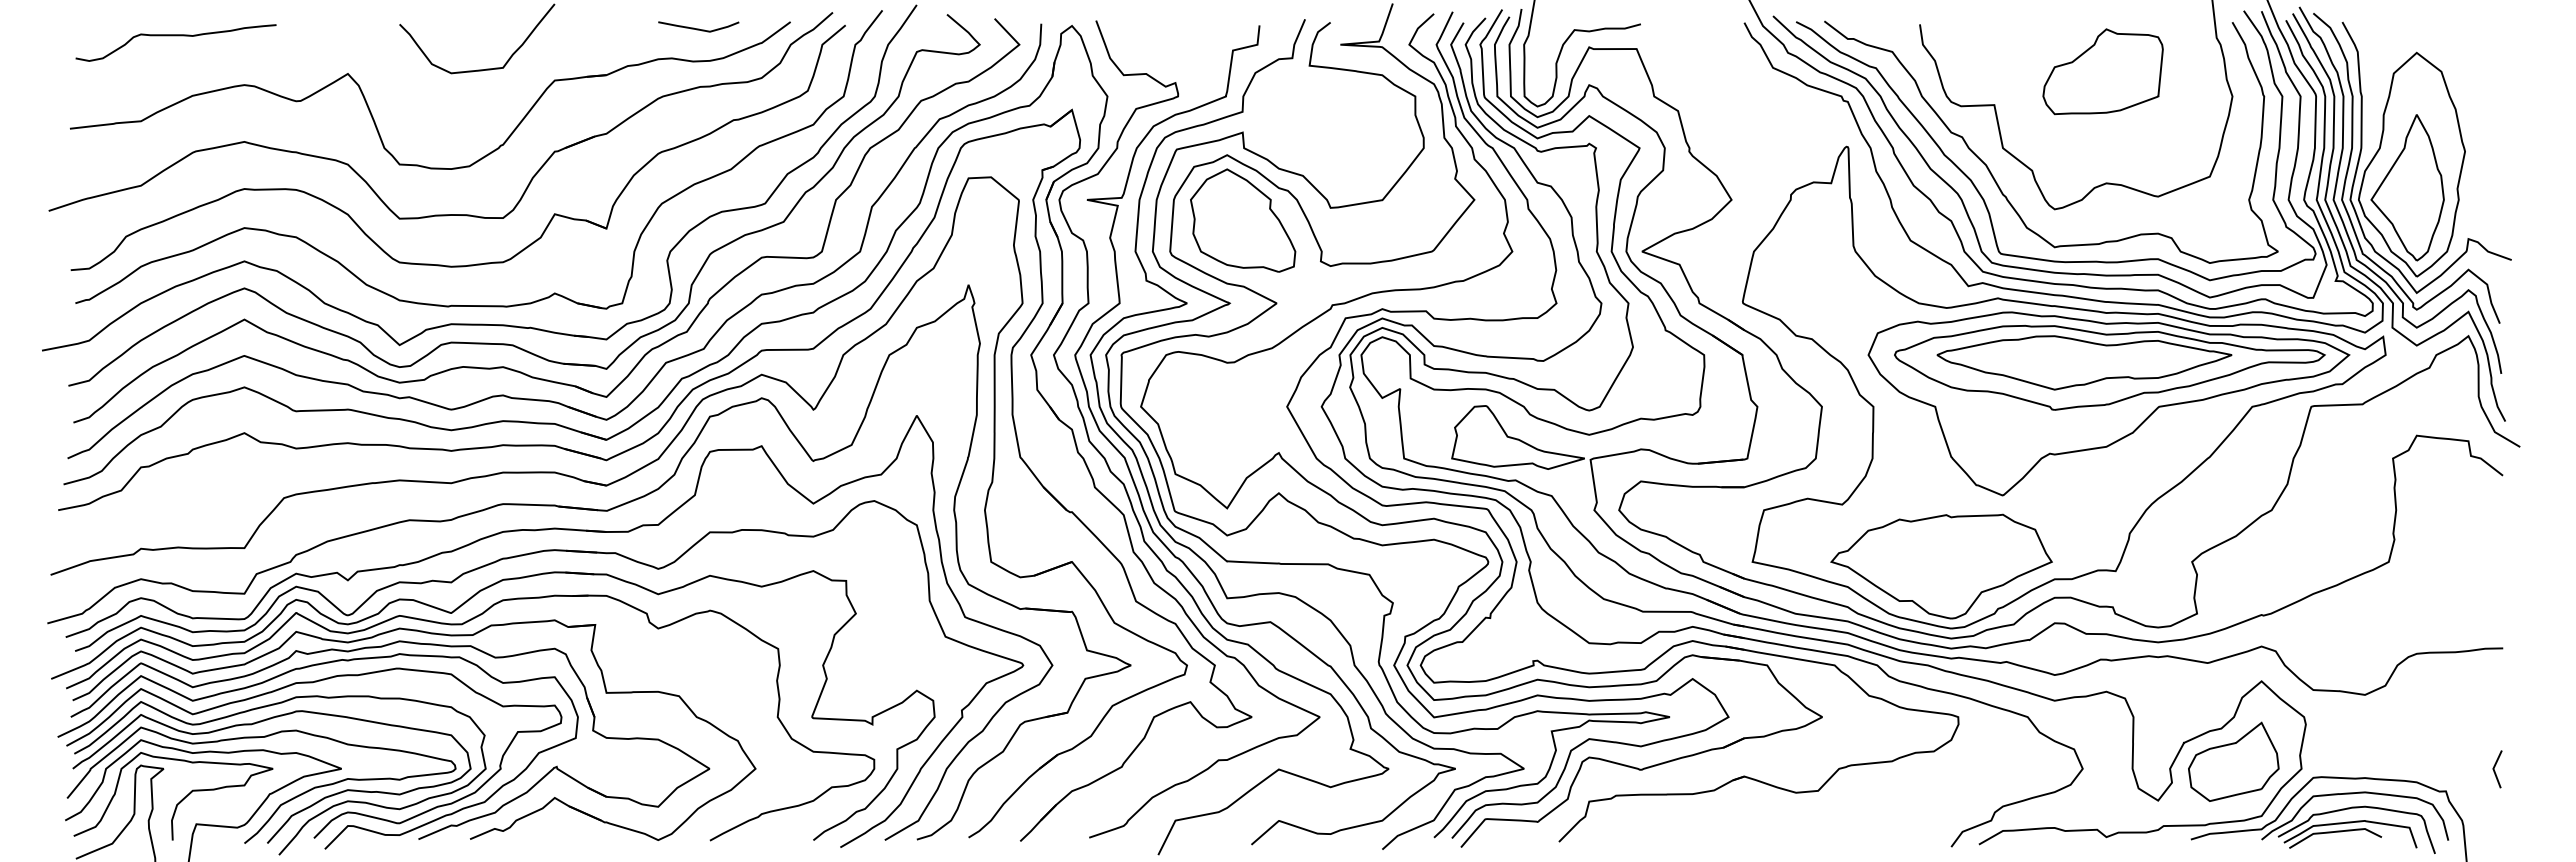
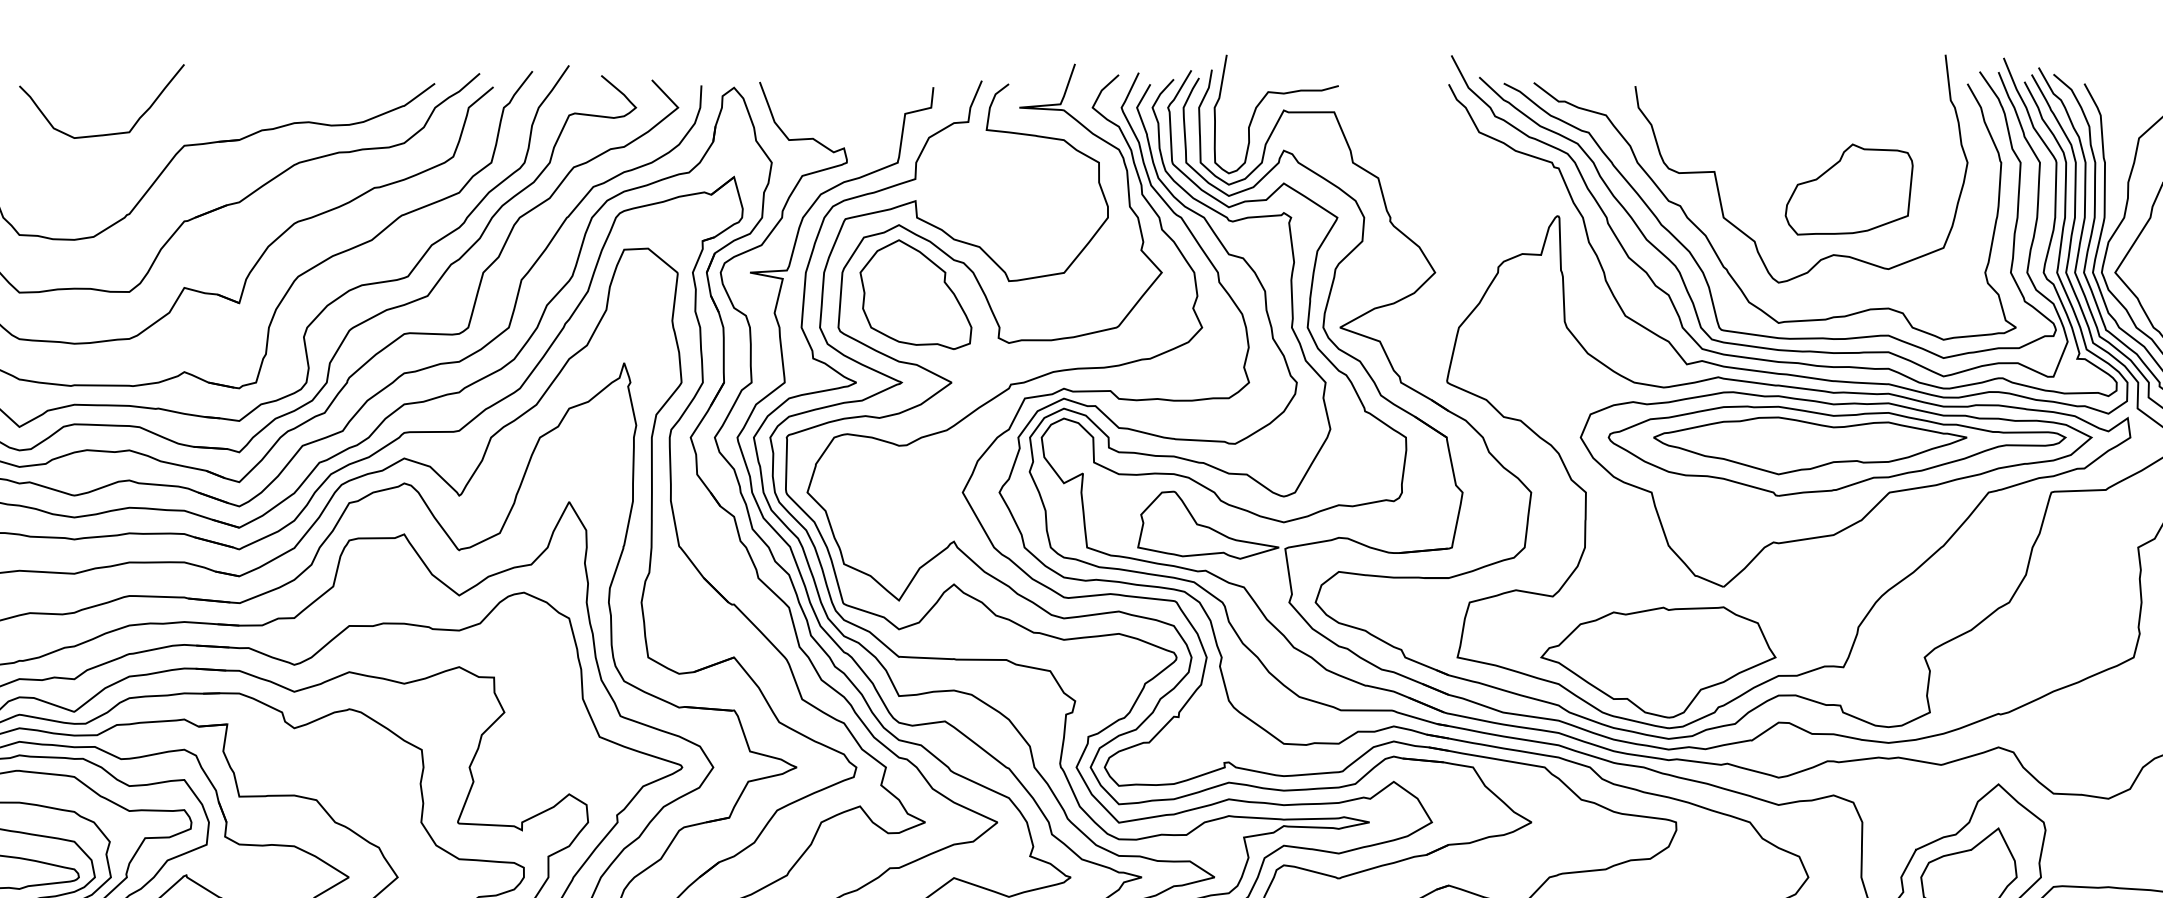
curve: (698, 28) -> (337, 90), removed
part: (2102, 71) -> (1848, 189), moved

